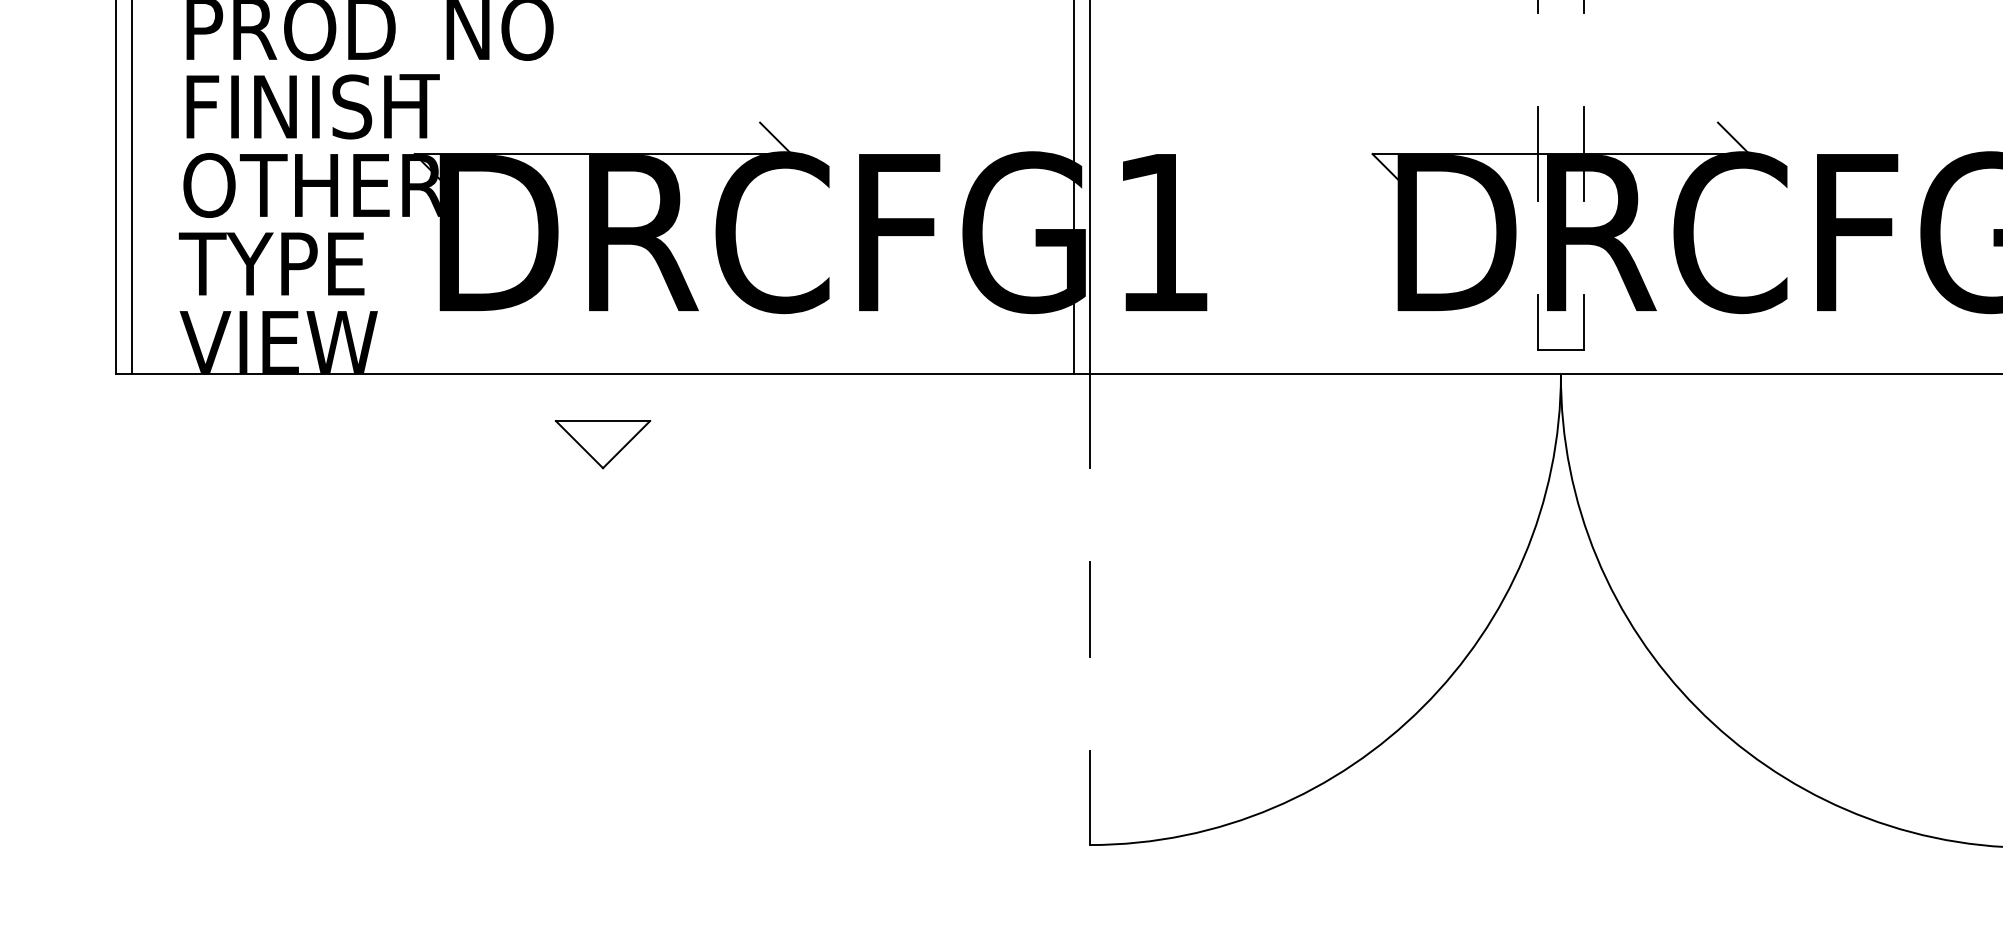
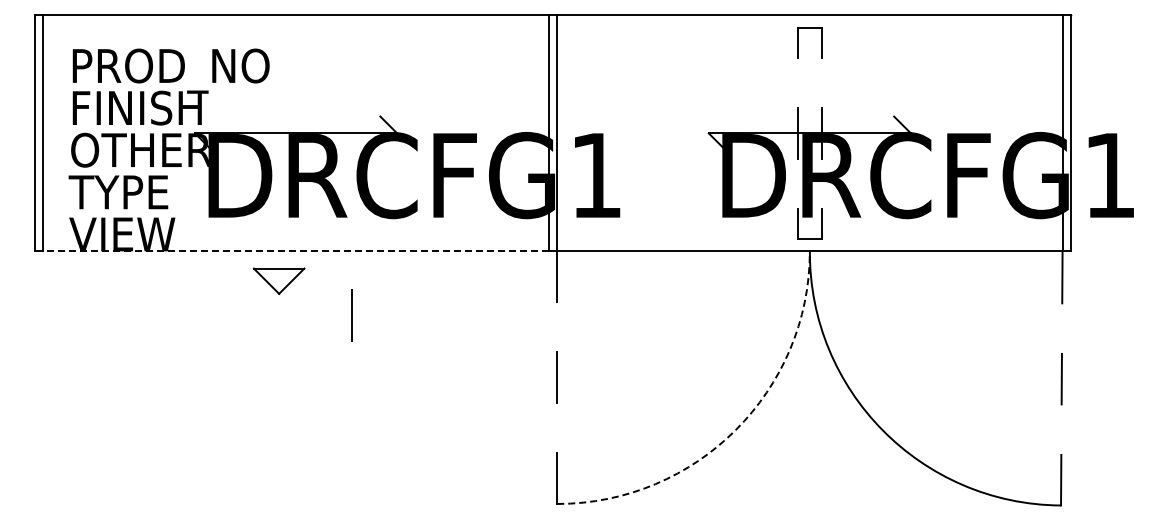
line: (603, 374) -> (296, 251), solid -> dashed
part: (601, 443) -> (278, 280), moved
line: (706, 493) -> (351, 315), added
arc: (1422, 706) -> (735, 429), solid -> dashed

